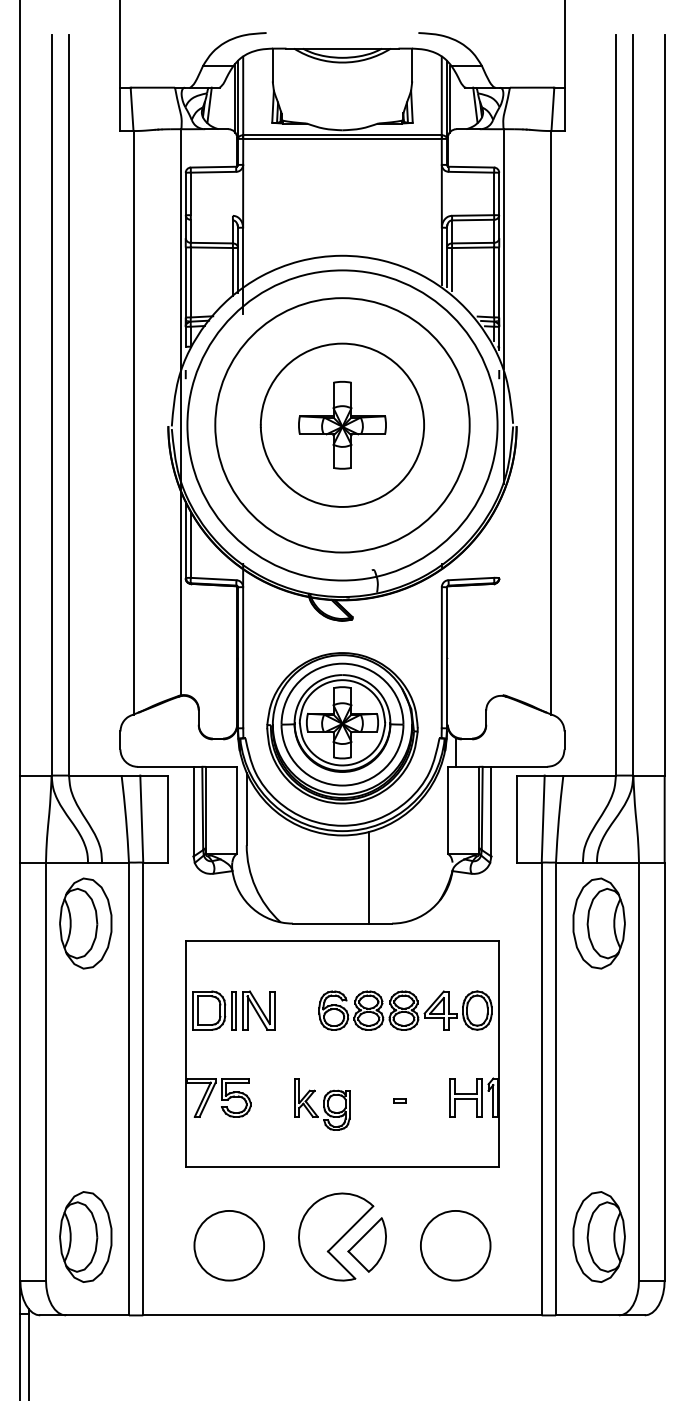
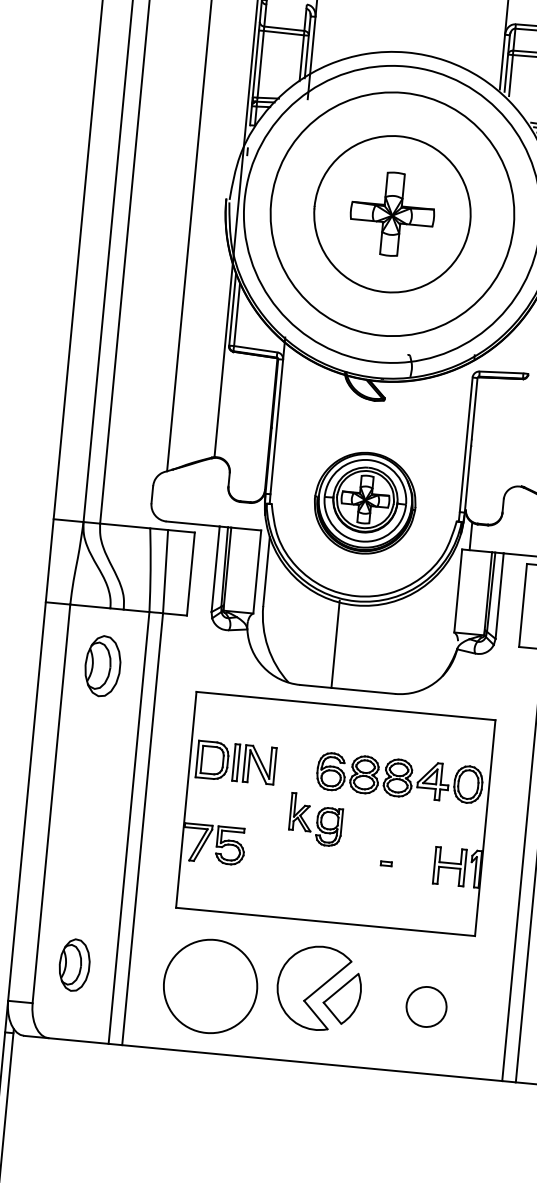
part: (342, 728) -> (365, 503), size x0.7
line: (368, 877) -> (335, 643), moved
part: (85, 923) -> (102, 666), size x0.7
part: (322, 1104) -> (315, 820), moved
part: (85, 1236) -> (74, 964), size x0.6
circle: (229, 1245) -> (210, 986), size x1.4
circle: (455, 1245) -> (426, 1006), size x0.6

